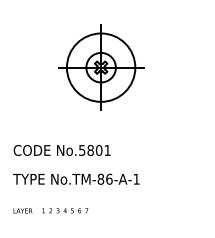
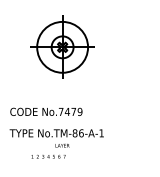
part: (101, 67) -> (62, 47), moved
text: (94, 150) -> (70, 111), No.5801 -> No.7479
text: (22, 210) -> (62, 145), moved

